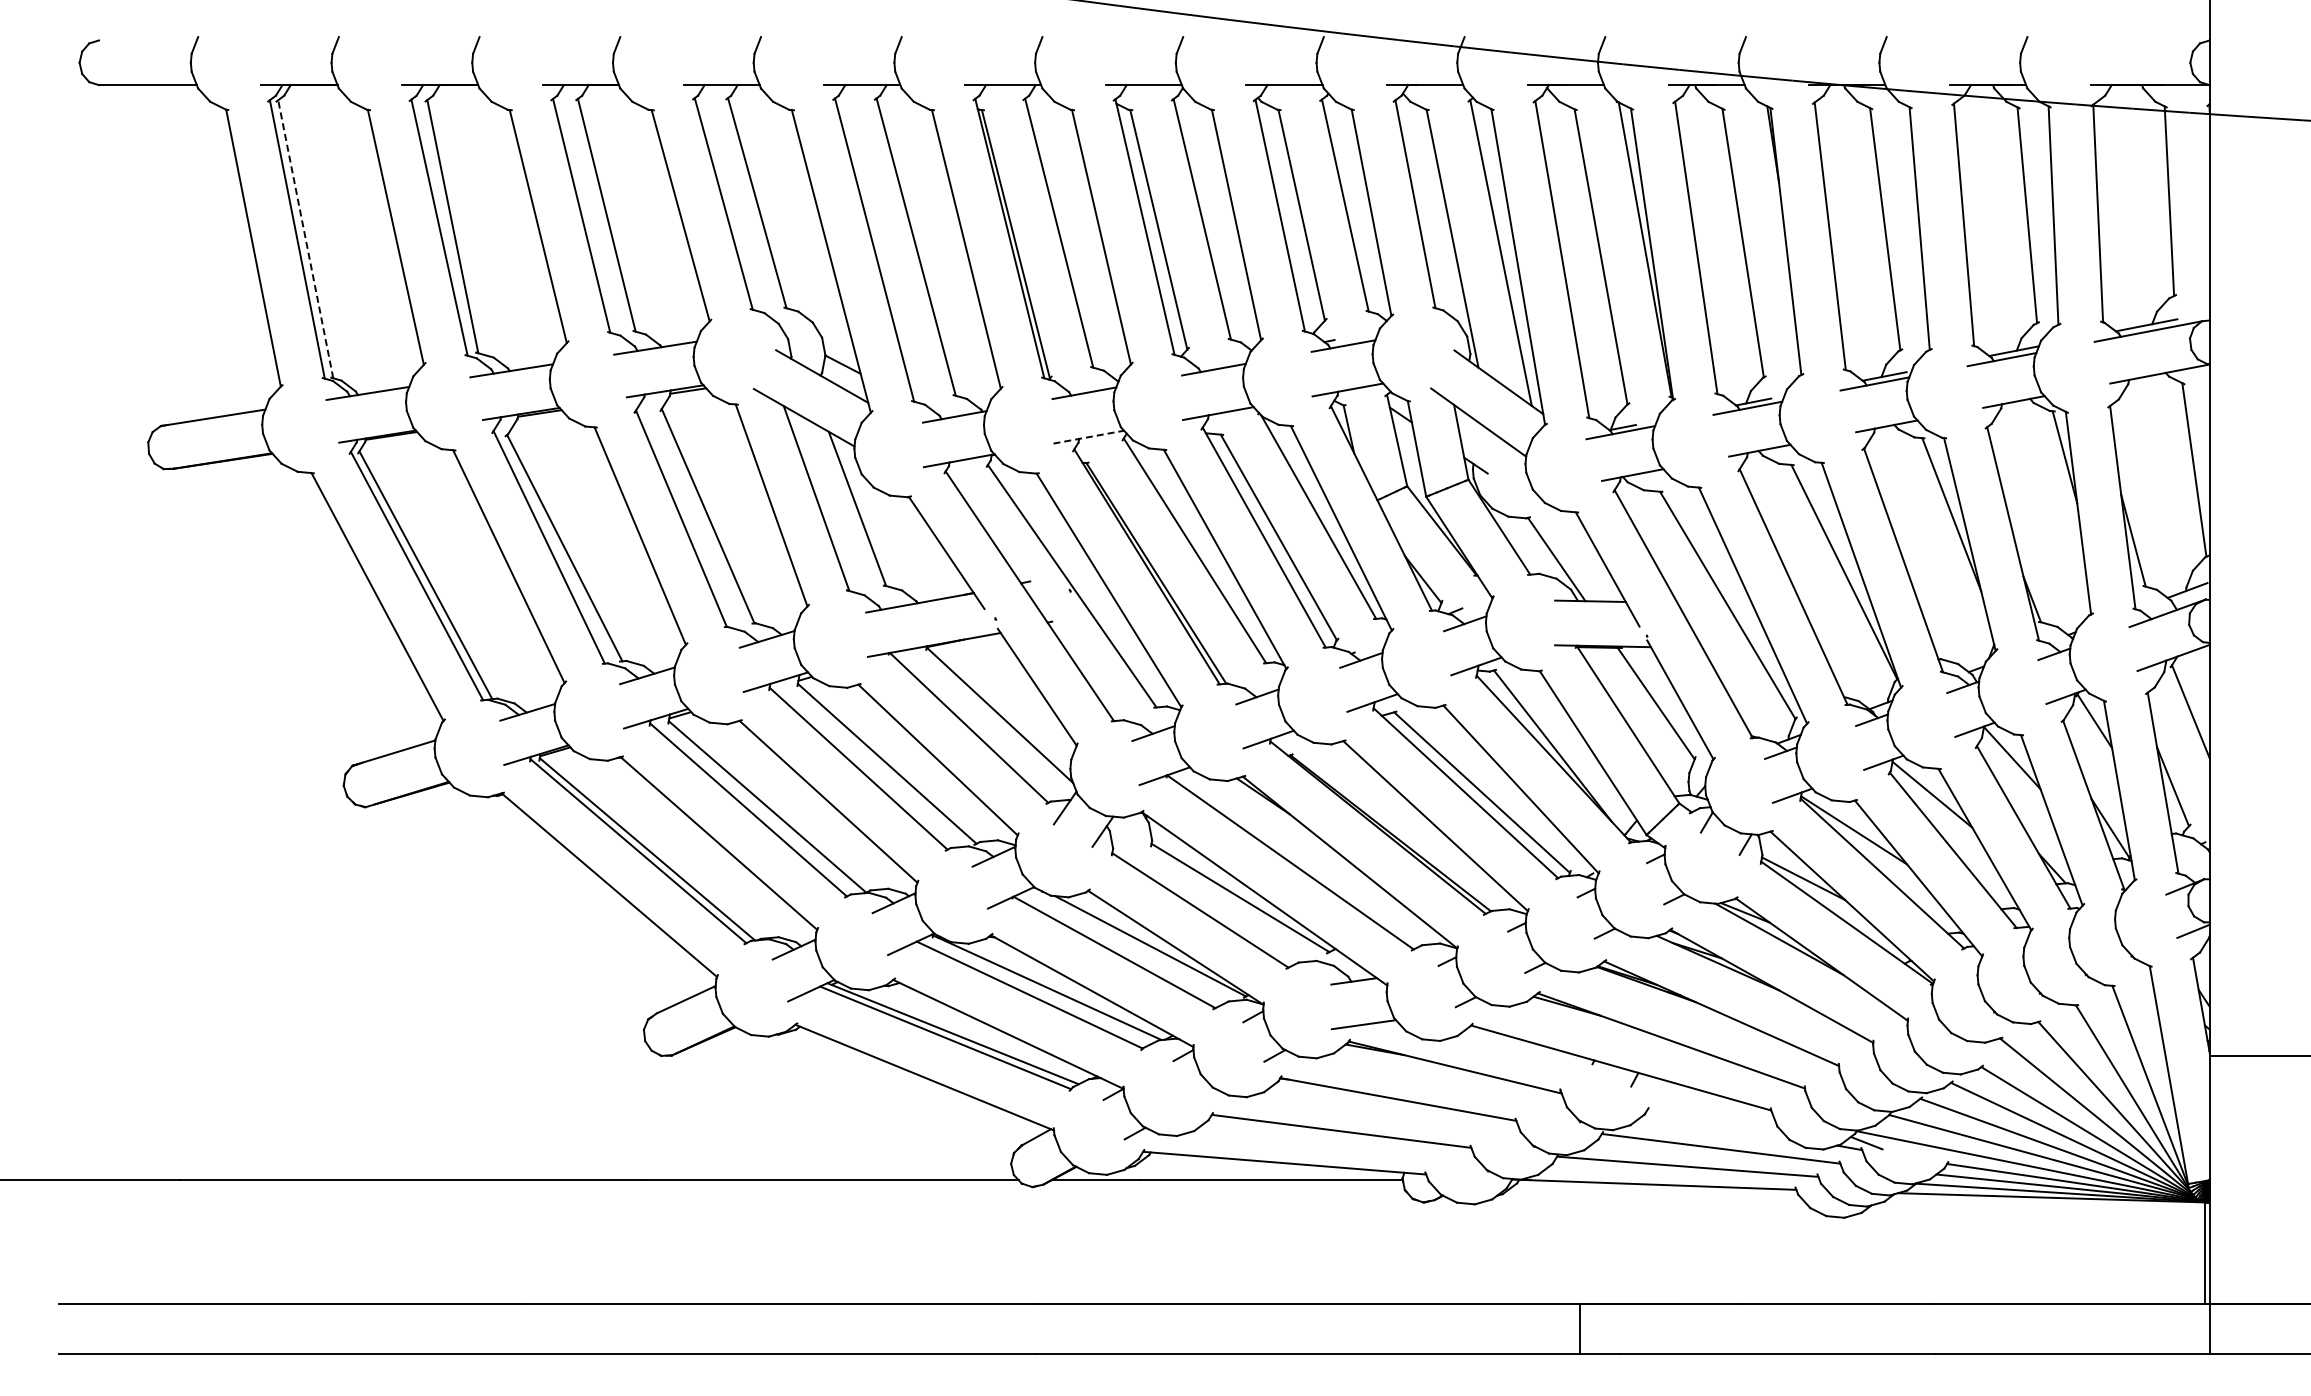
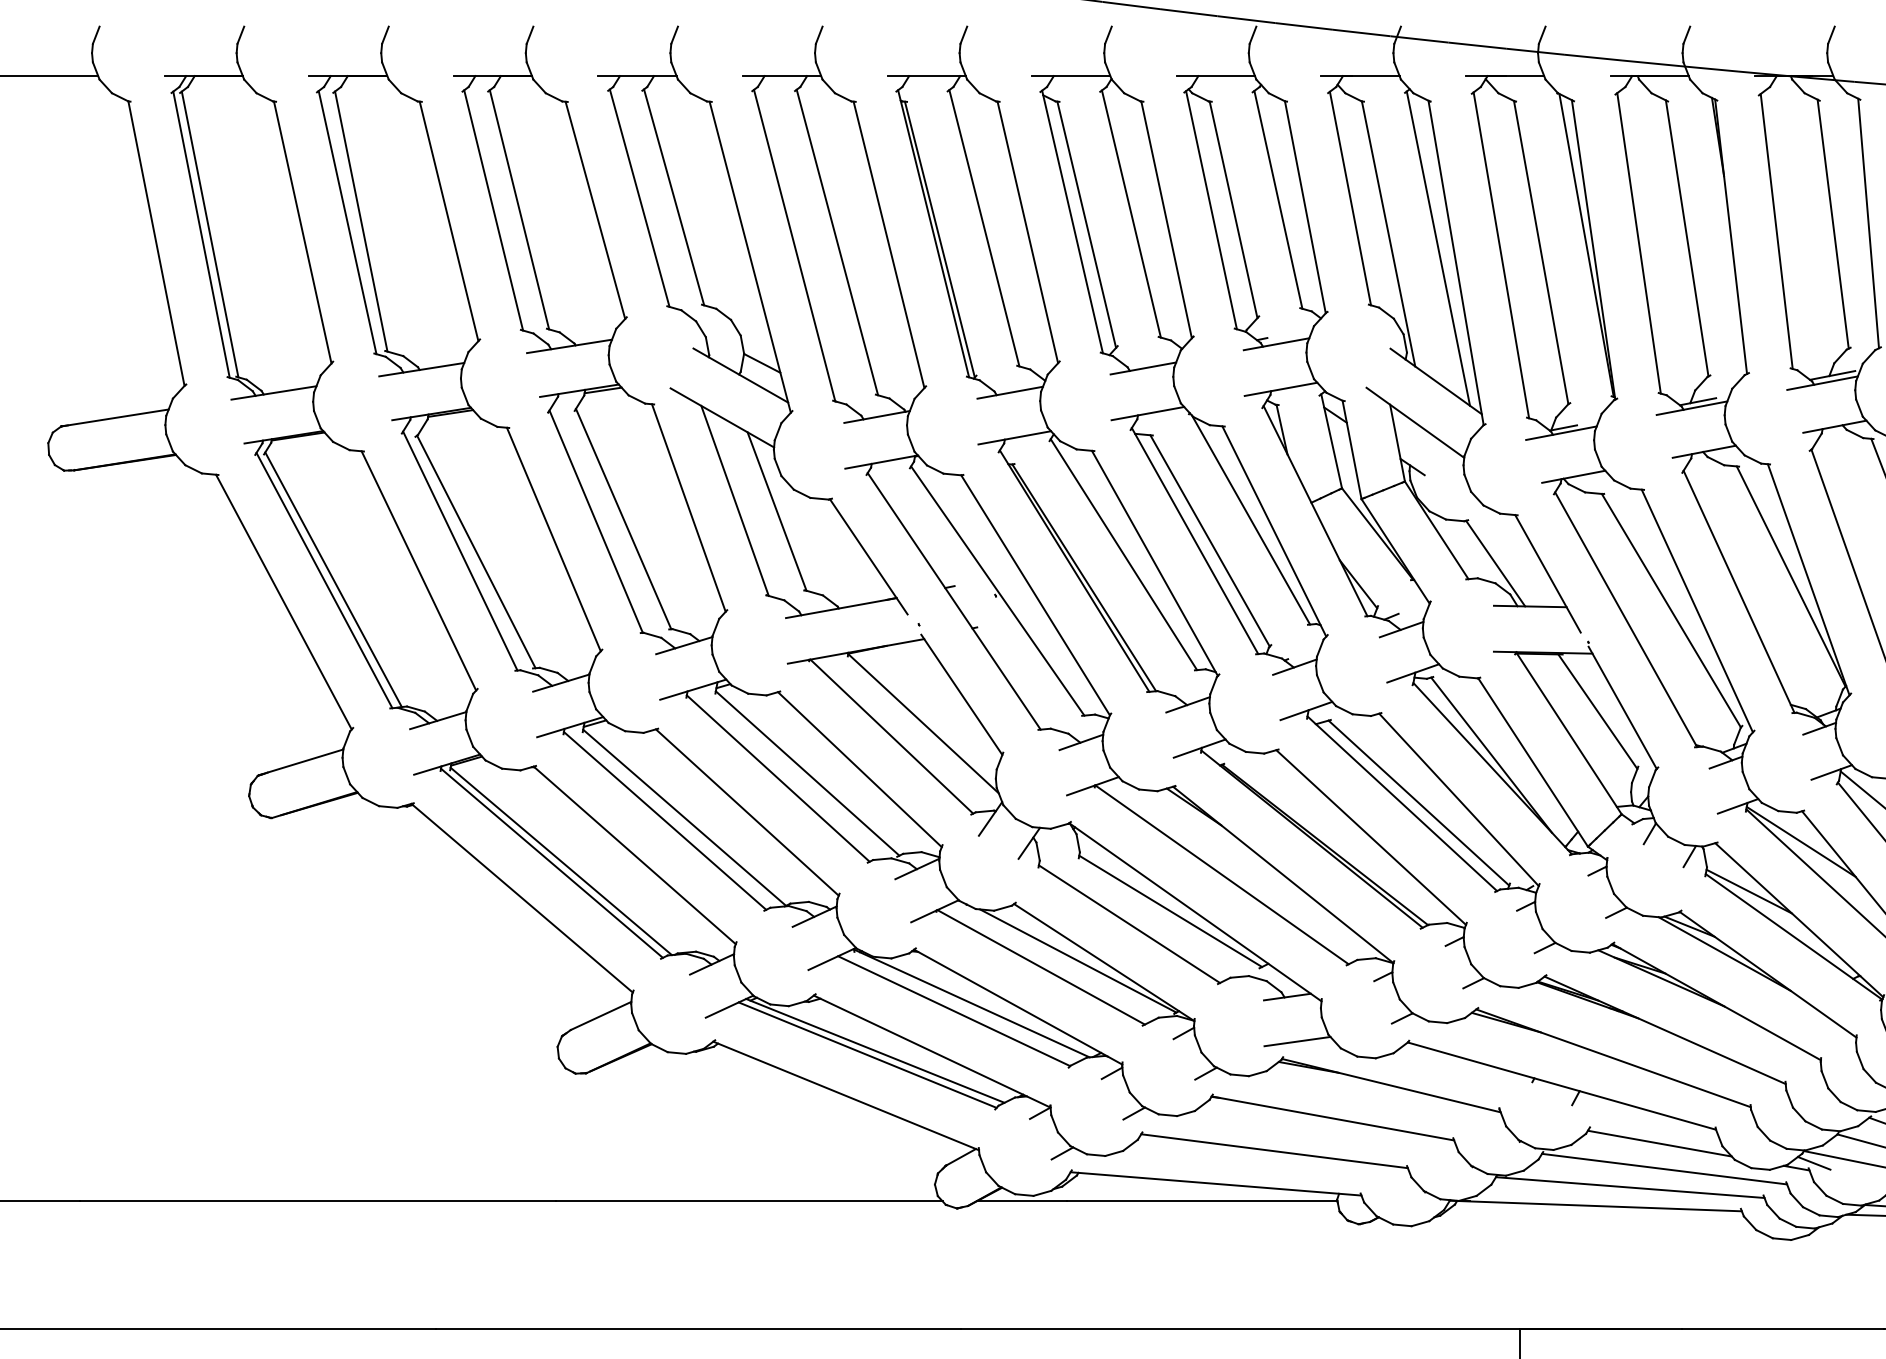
line: (305, 239) -> (209, 234), dashed -> solid
line: (1088, 437) -> (1014, 438), dashed -> solid
line: (1204, 1094) -> (1133, 1113), added
line: (1716, 1123) -> (1659, 1143), added

